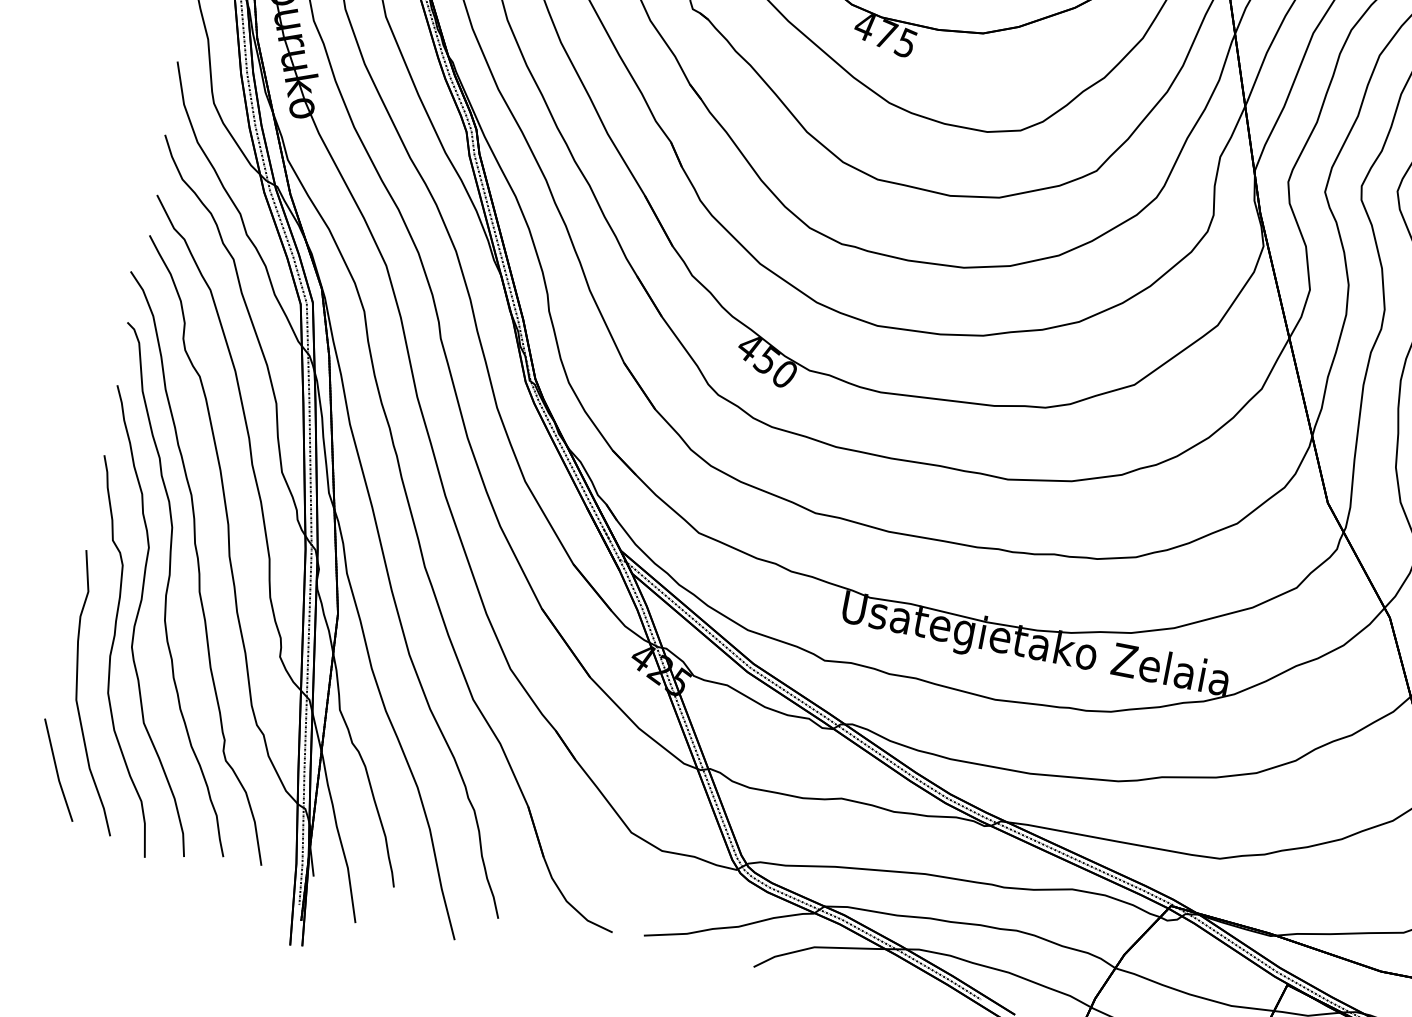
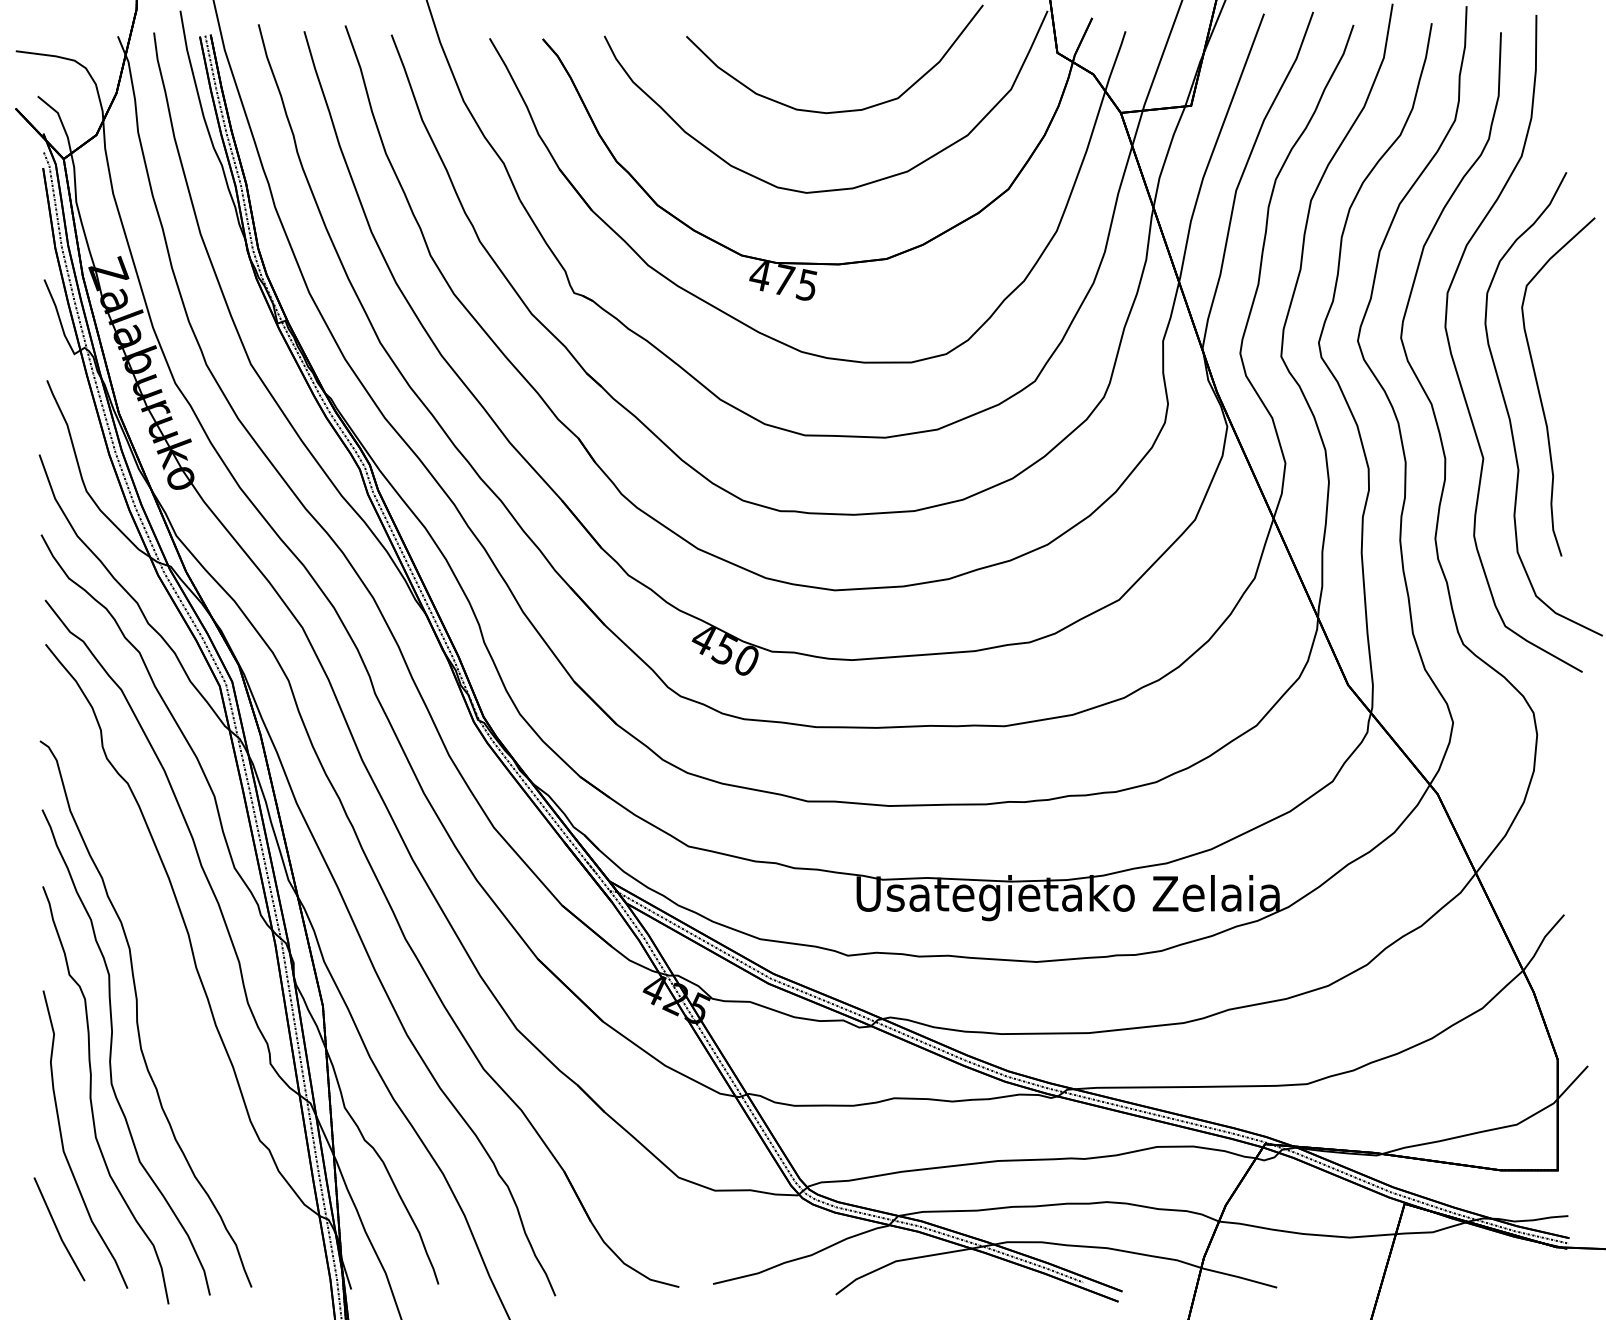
part: (196, 568) -> (163, 987), removed

